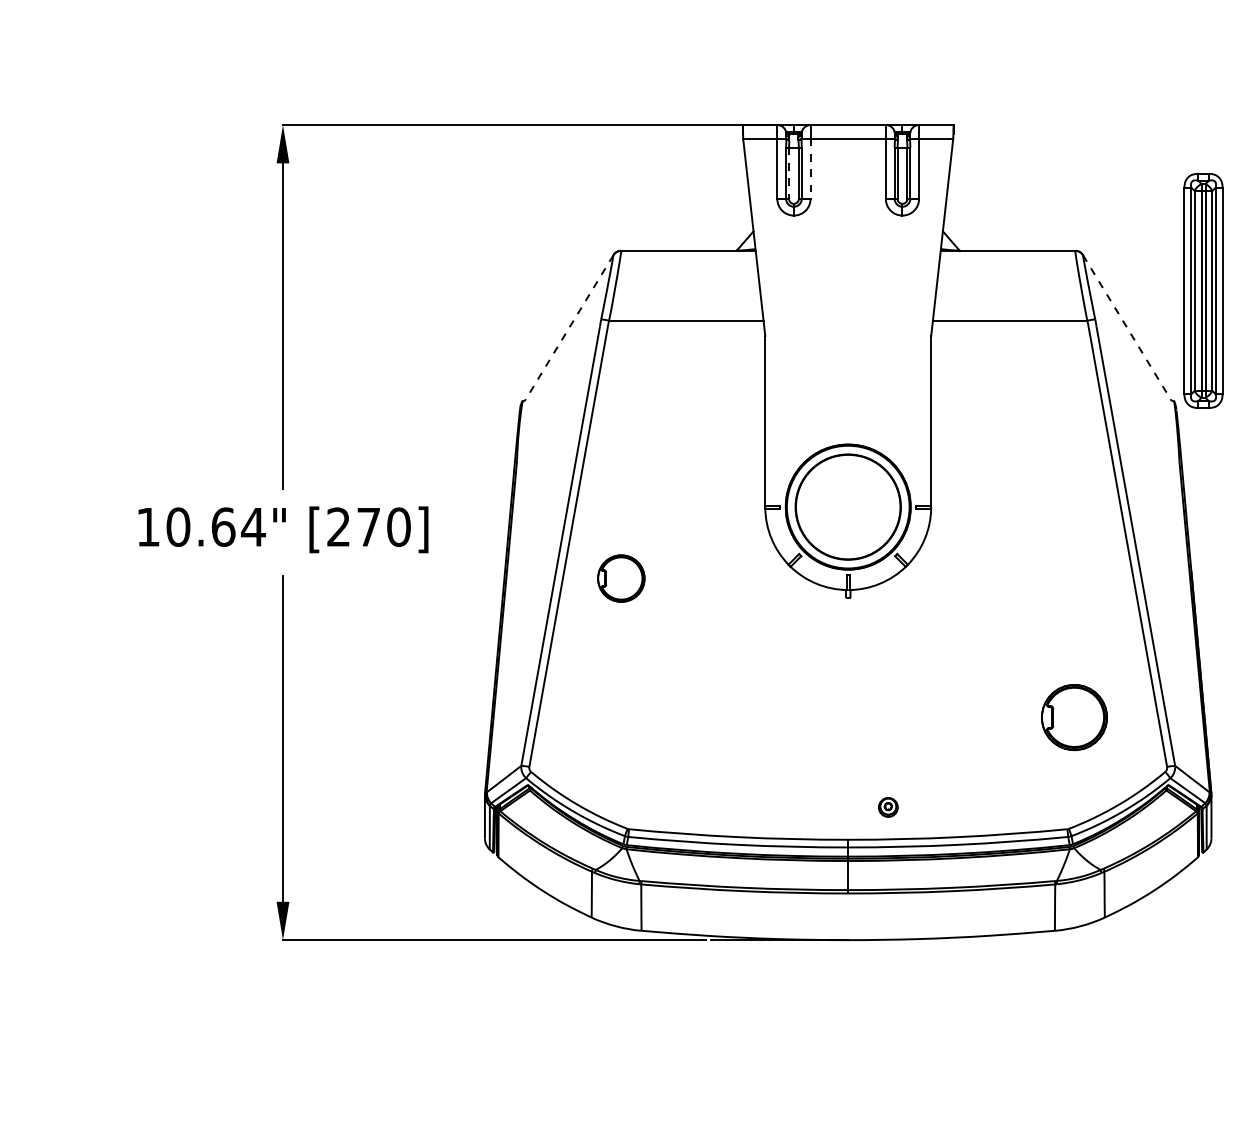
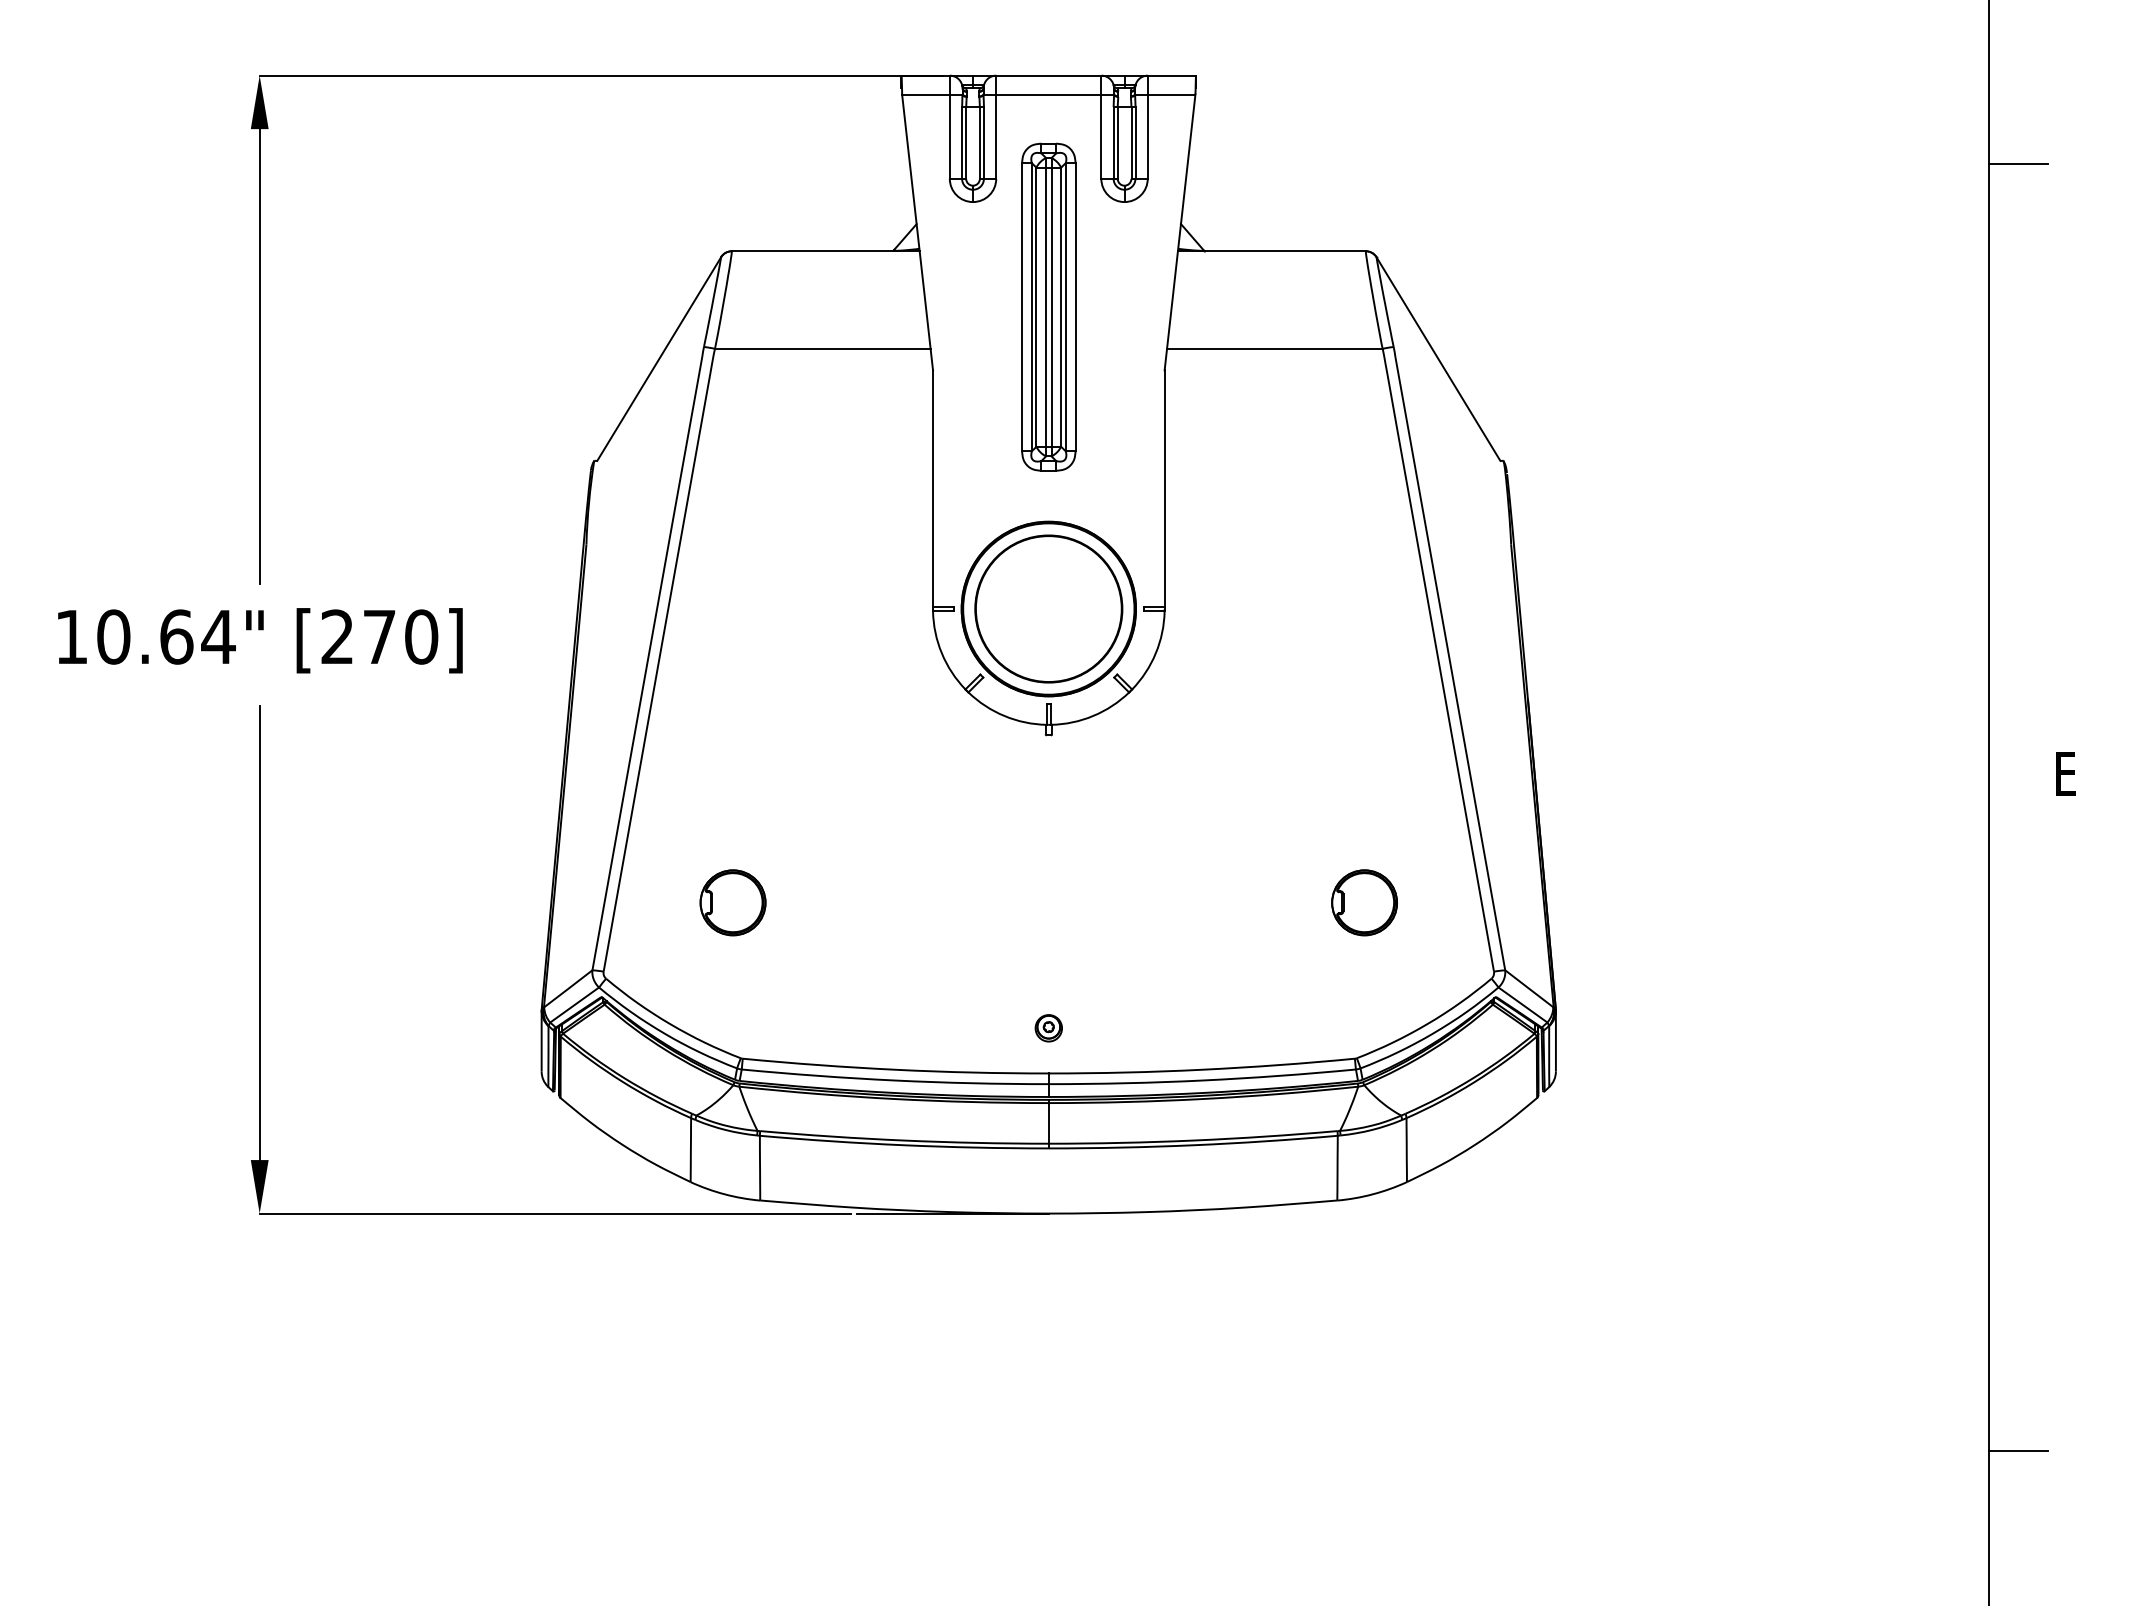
line: (810, 169) -> (996, 137), dashed -> solid
line: (789, 173) -> (966, 143), dashed -> solid
part: (1203, 290) -> (1048, 306), moved
line: (568, 328) -> (658, 359), dashed -> solid
line: (1127, 328) -> (1438, 359), dashed -> solid
part: (620, 578) -> (732, 902), moved
part: (1074, 717) -> (1364, 902), size x0.71
part: (888, 807) -> (1048, 1028), moved

